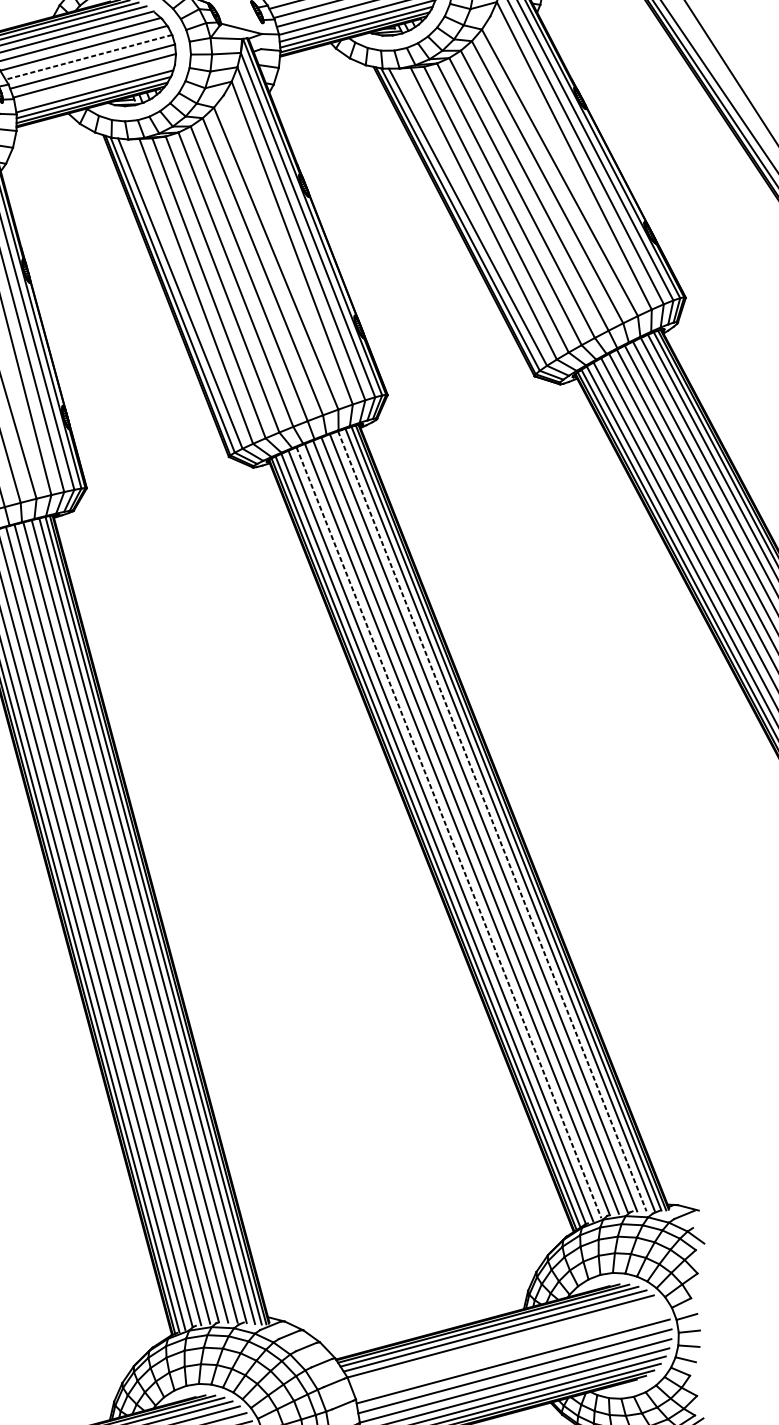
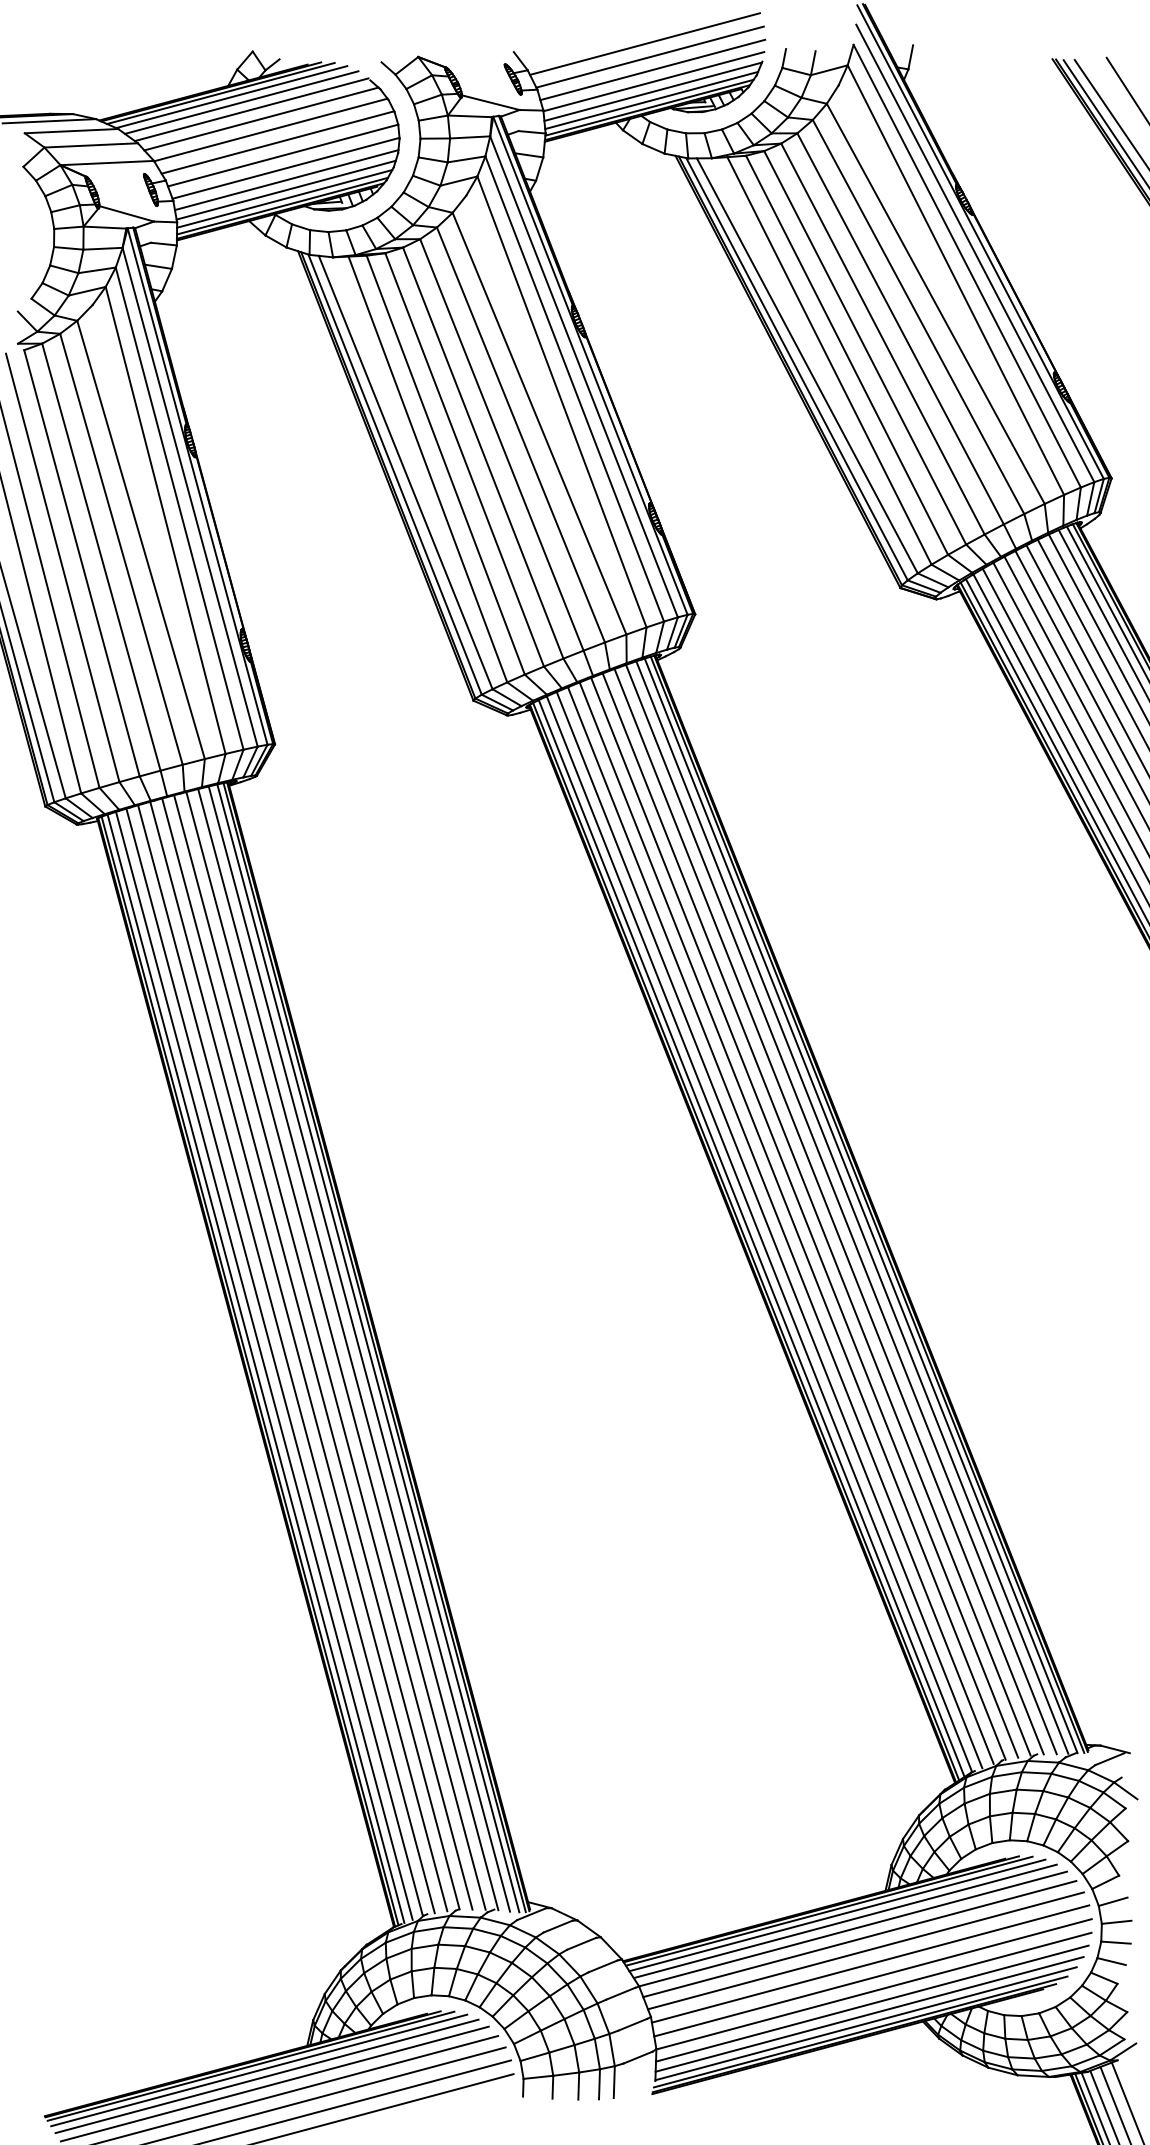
line: (88, 57) -> (277, 142), dashed -> solid
line: (95, 84) -> (286, 180), added
line: (492, 821) -> (841, 1209), dashed -> solid
line: (448, 832) -> (780, 1225), dashed -> solid
line: (505, 1343) -> (859, 1938), added
line: (509, 1351) -> (865, 1950), added

